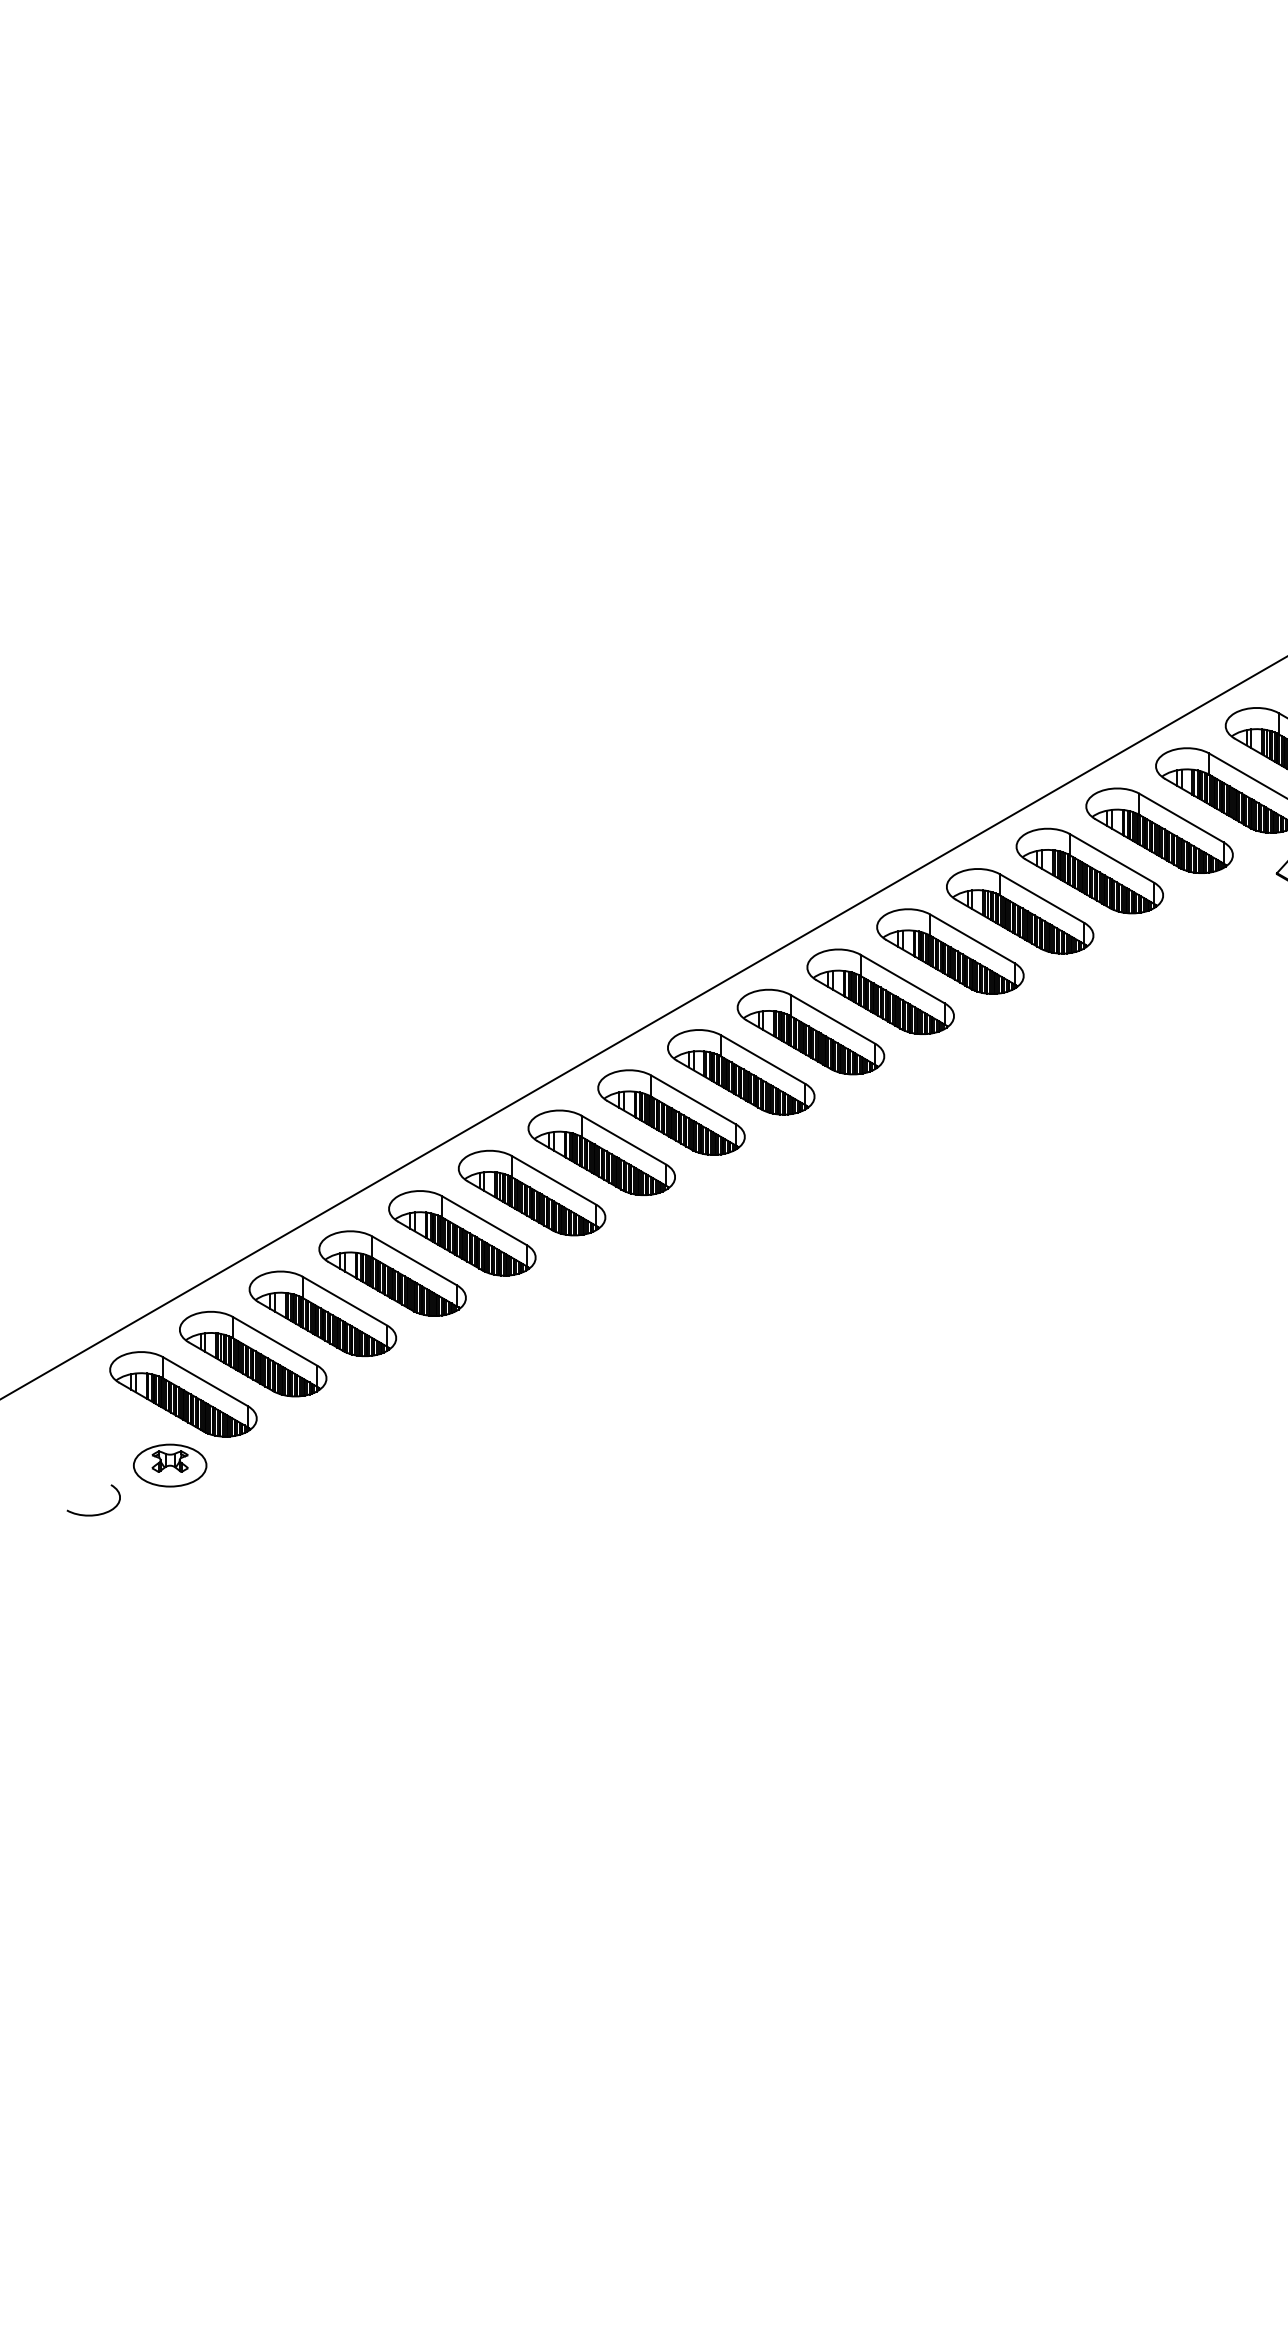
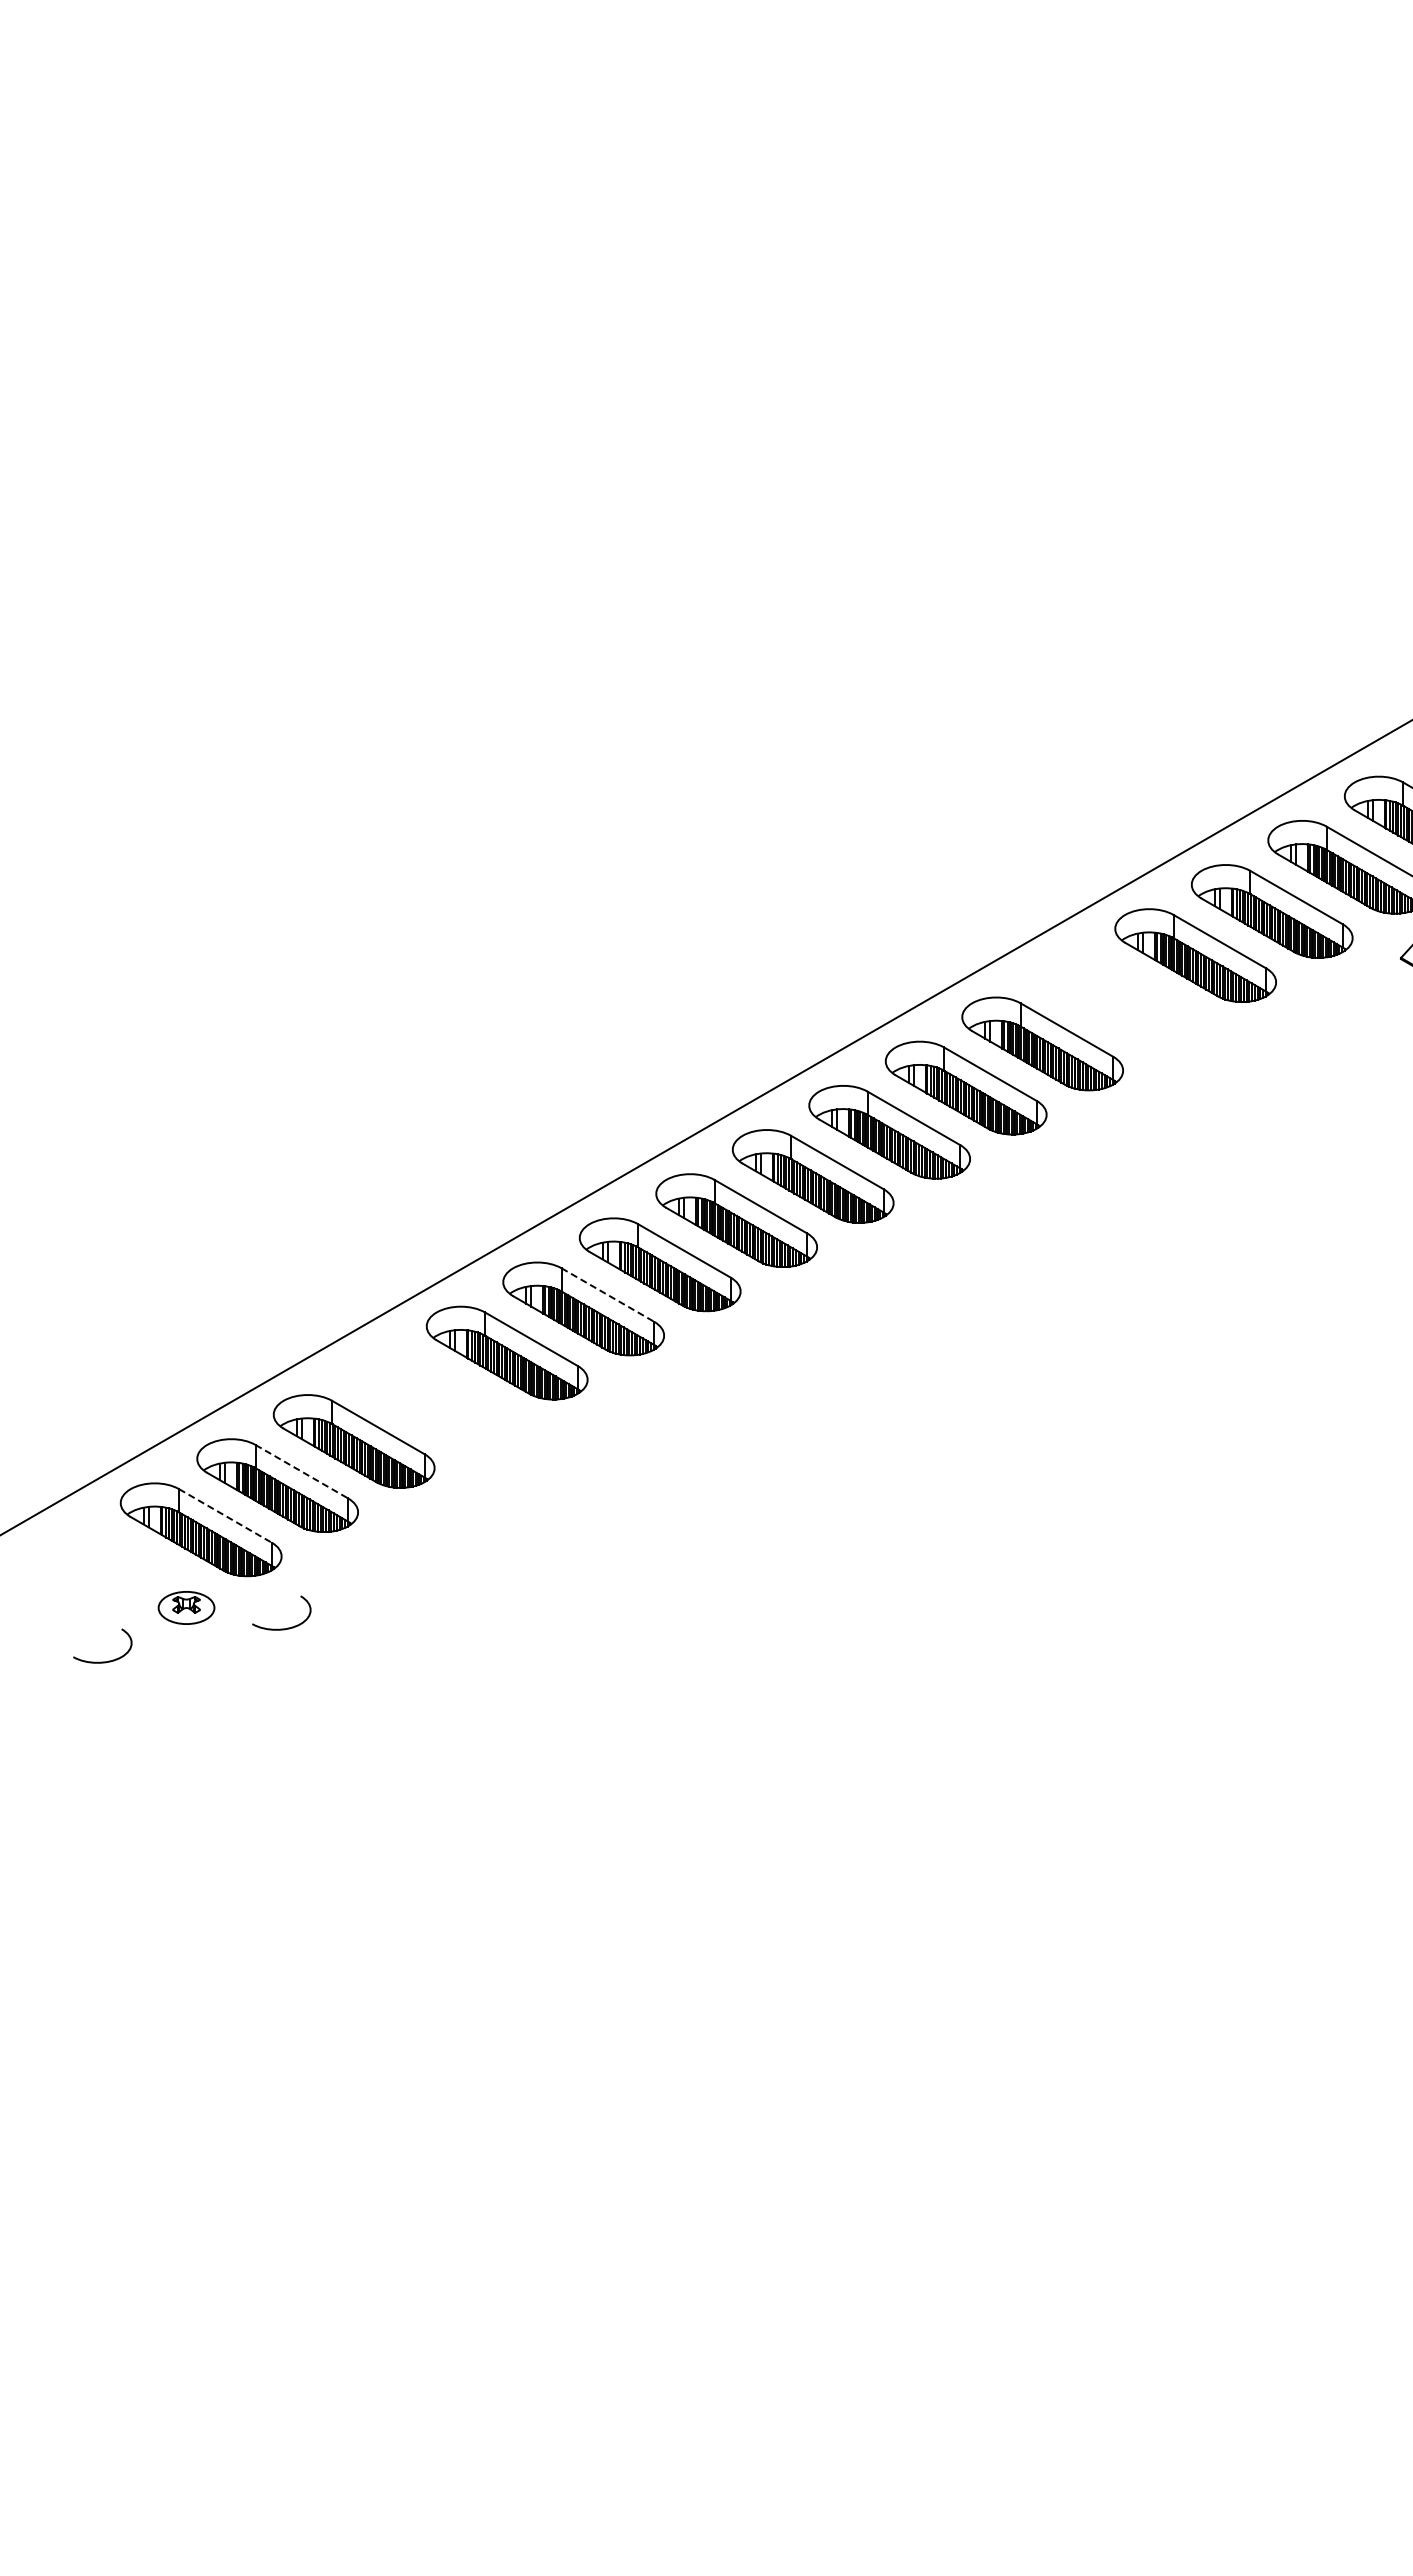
part: (1020, 911) -> (1119, 999), removed
line: (554, 1180) -> (608, 1295), solid -> dashed
part: (392, 1273) -> (430, 1397), removed
line: (275, 1341) -> (302, 1471), solid -> dashed
line: (205, 1382) -> (225, 1516), solid -> dashed
part: (170, 1465) -> (186, 1607), size x0.7
curve: (256, 1484) -> (281, 1628), added

